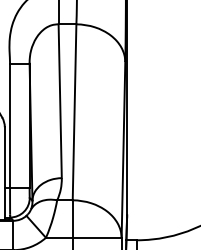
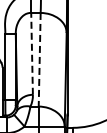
line: (61, 100) -> (32, 53), solid -> dashed
line: (74, 111) -> (39, 59), solid -> dashed

